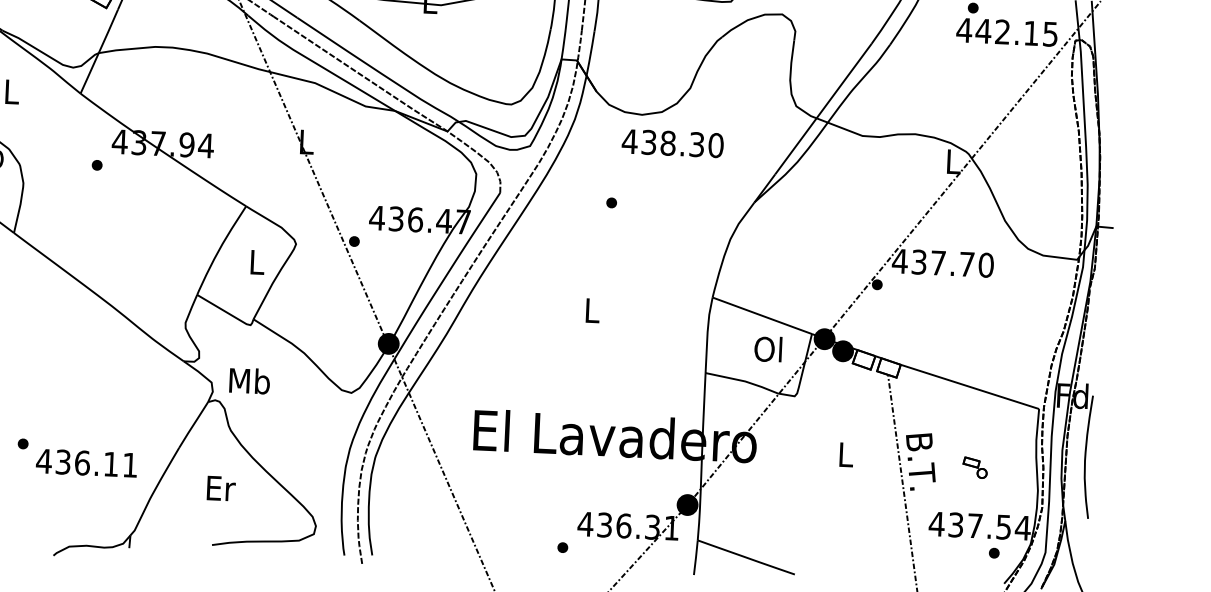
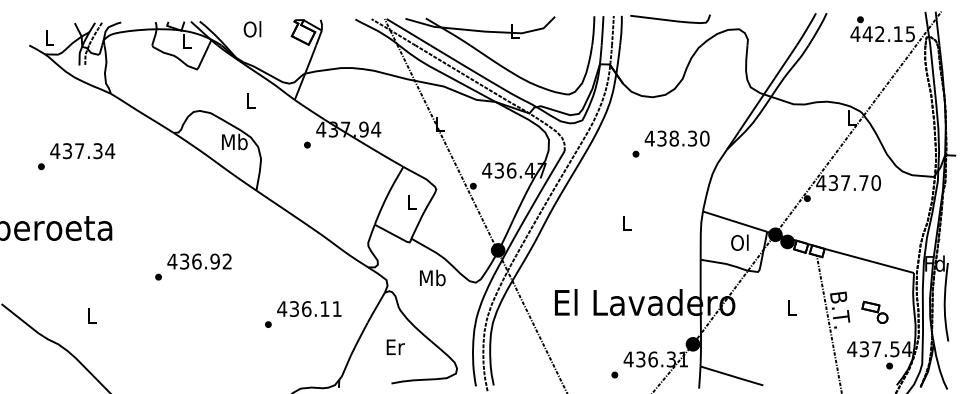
text: (671, 143) -> (676, 138), moved
text: (249, 380) -> (432, 277), moved
text: (86, 463) -> (309, 309), moved
part: (974, 466) -> (874, 311), size x1.67

